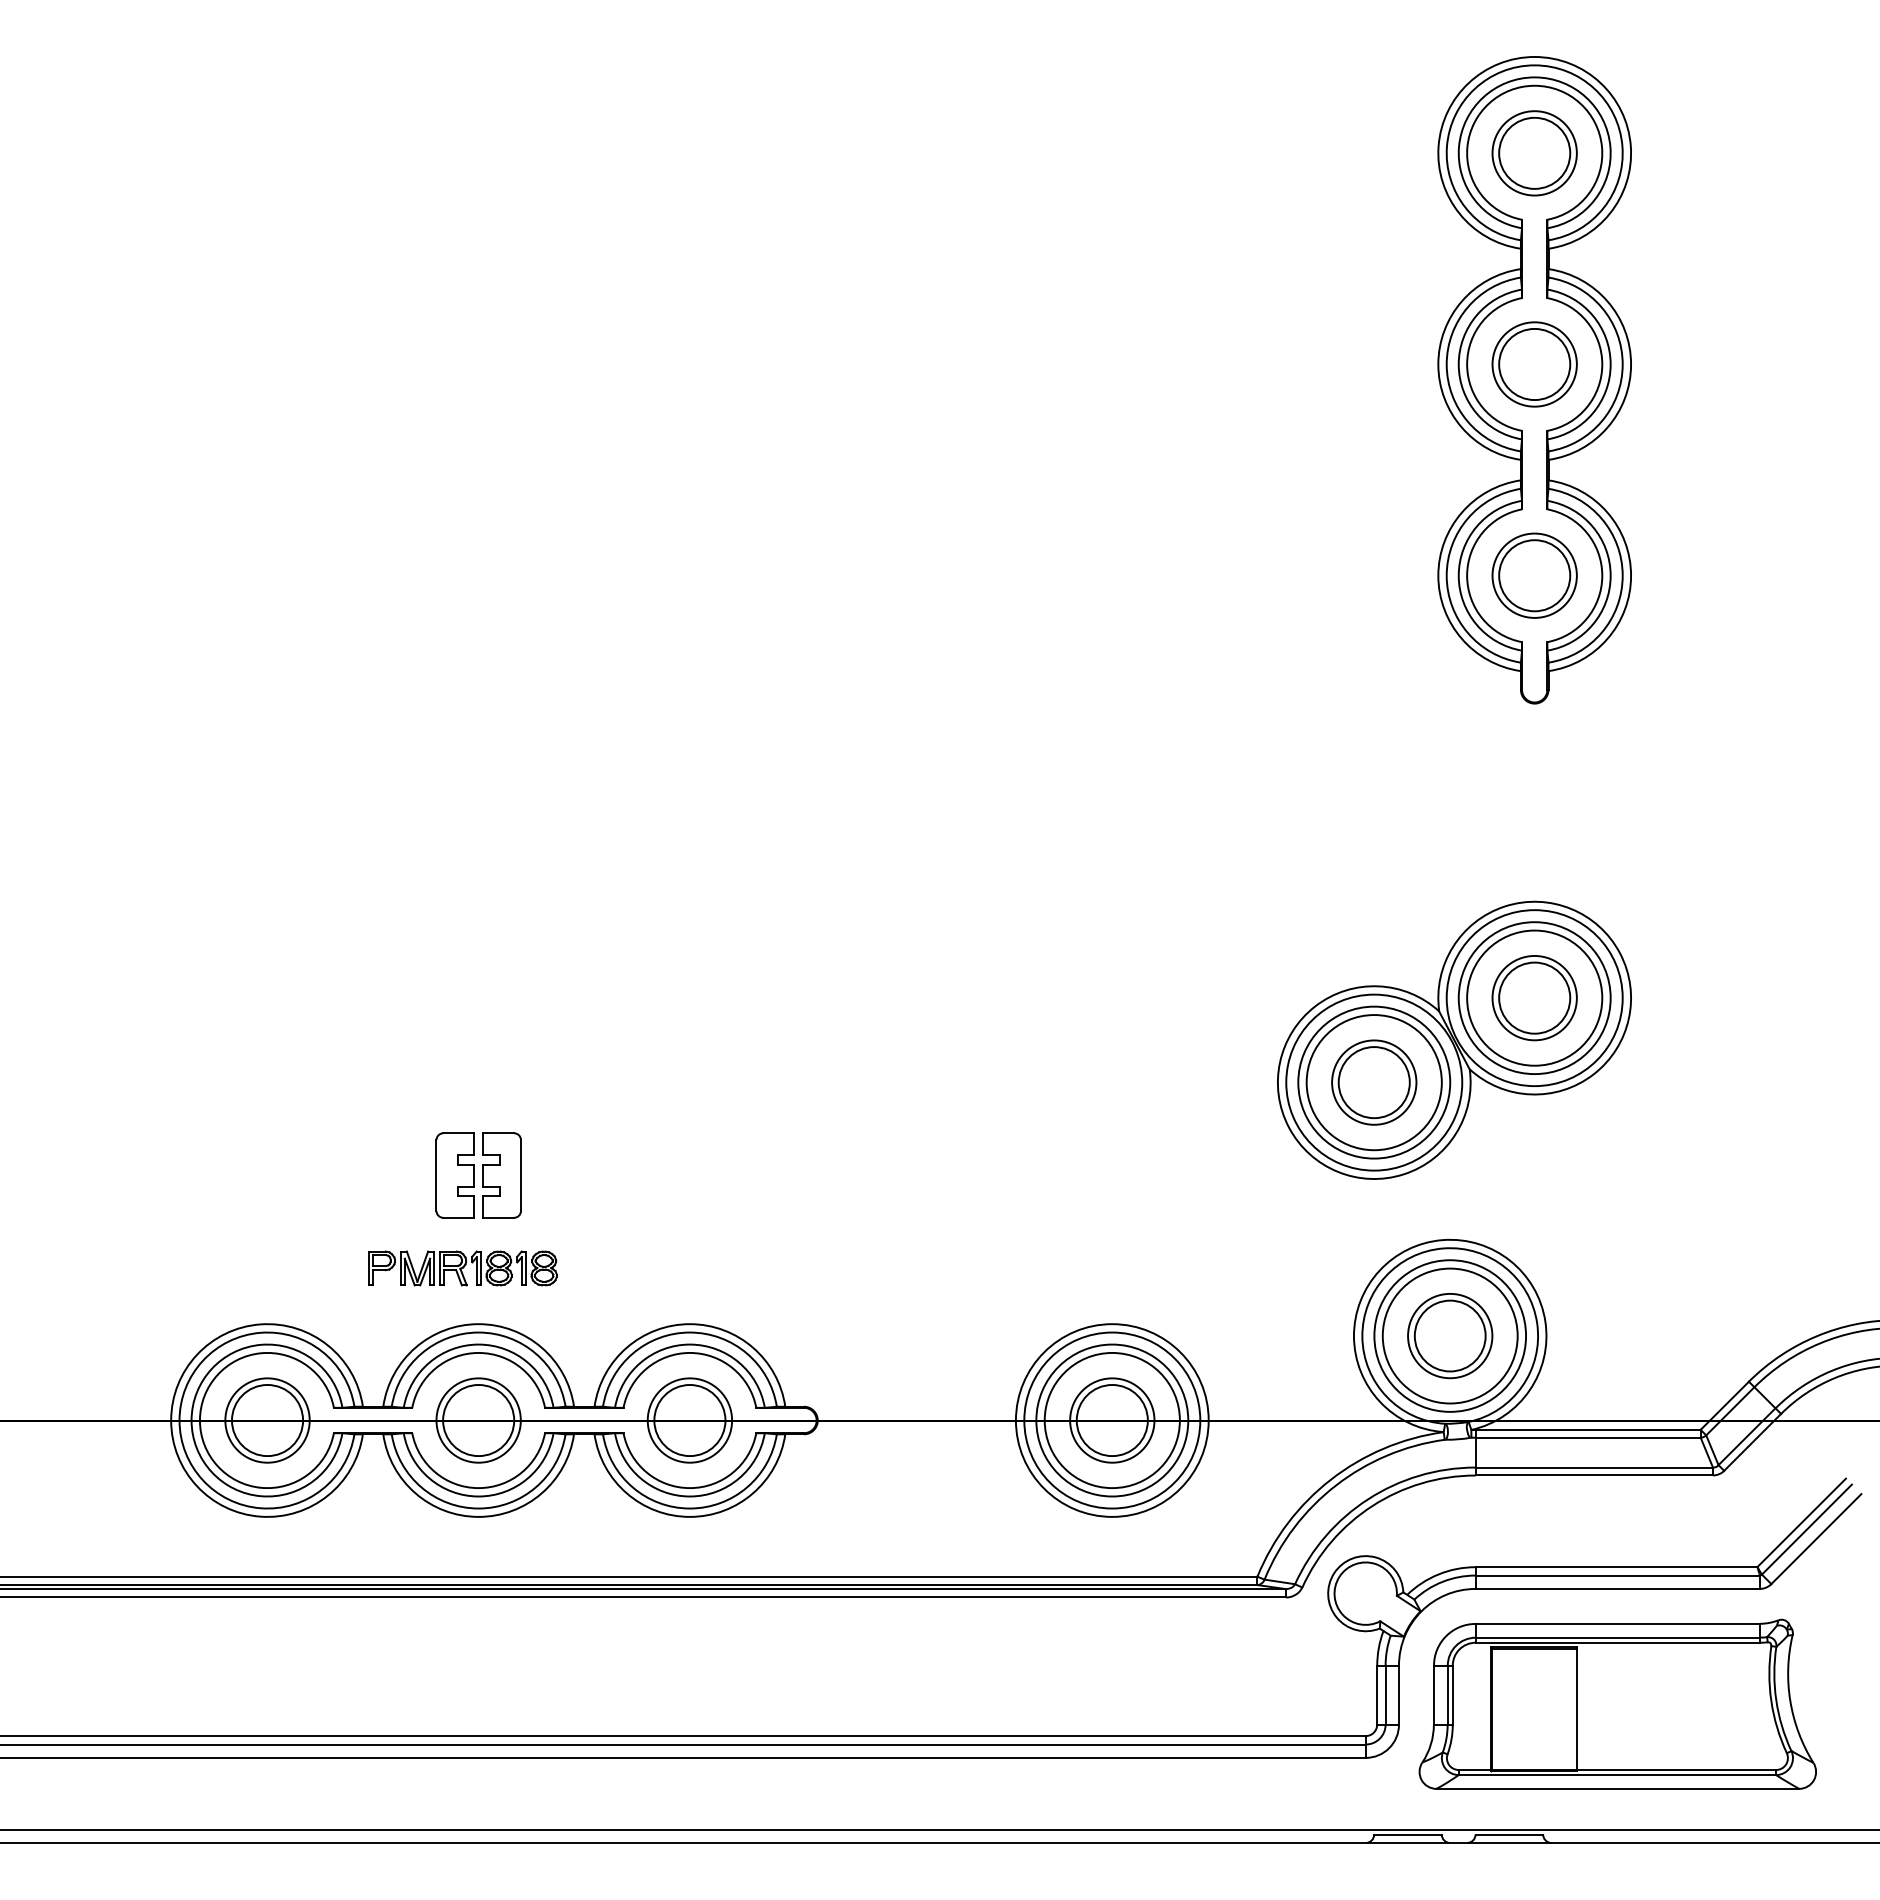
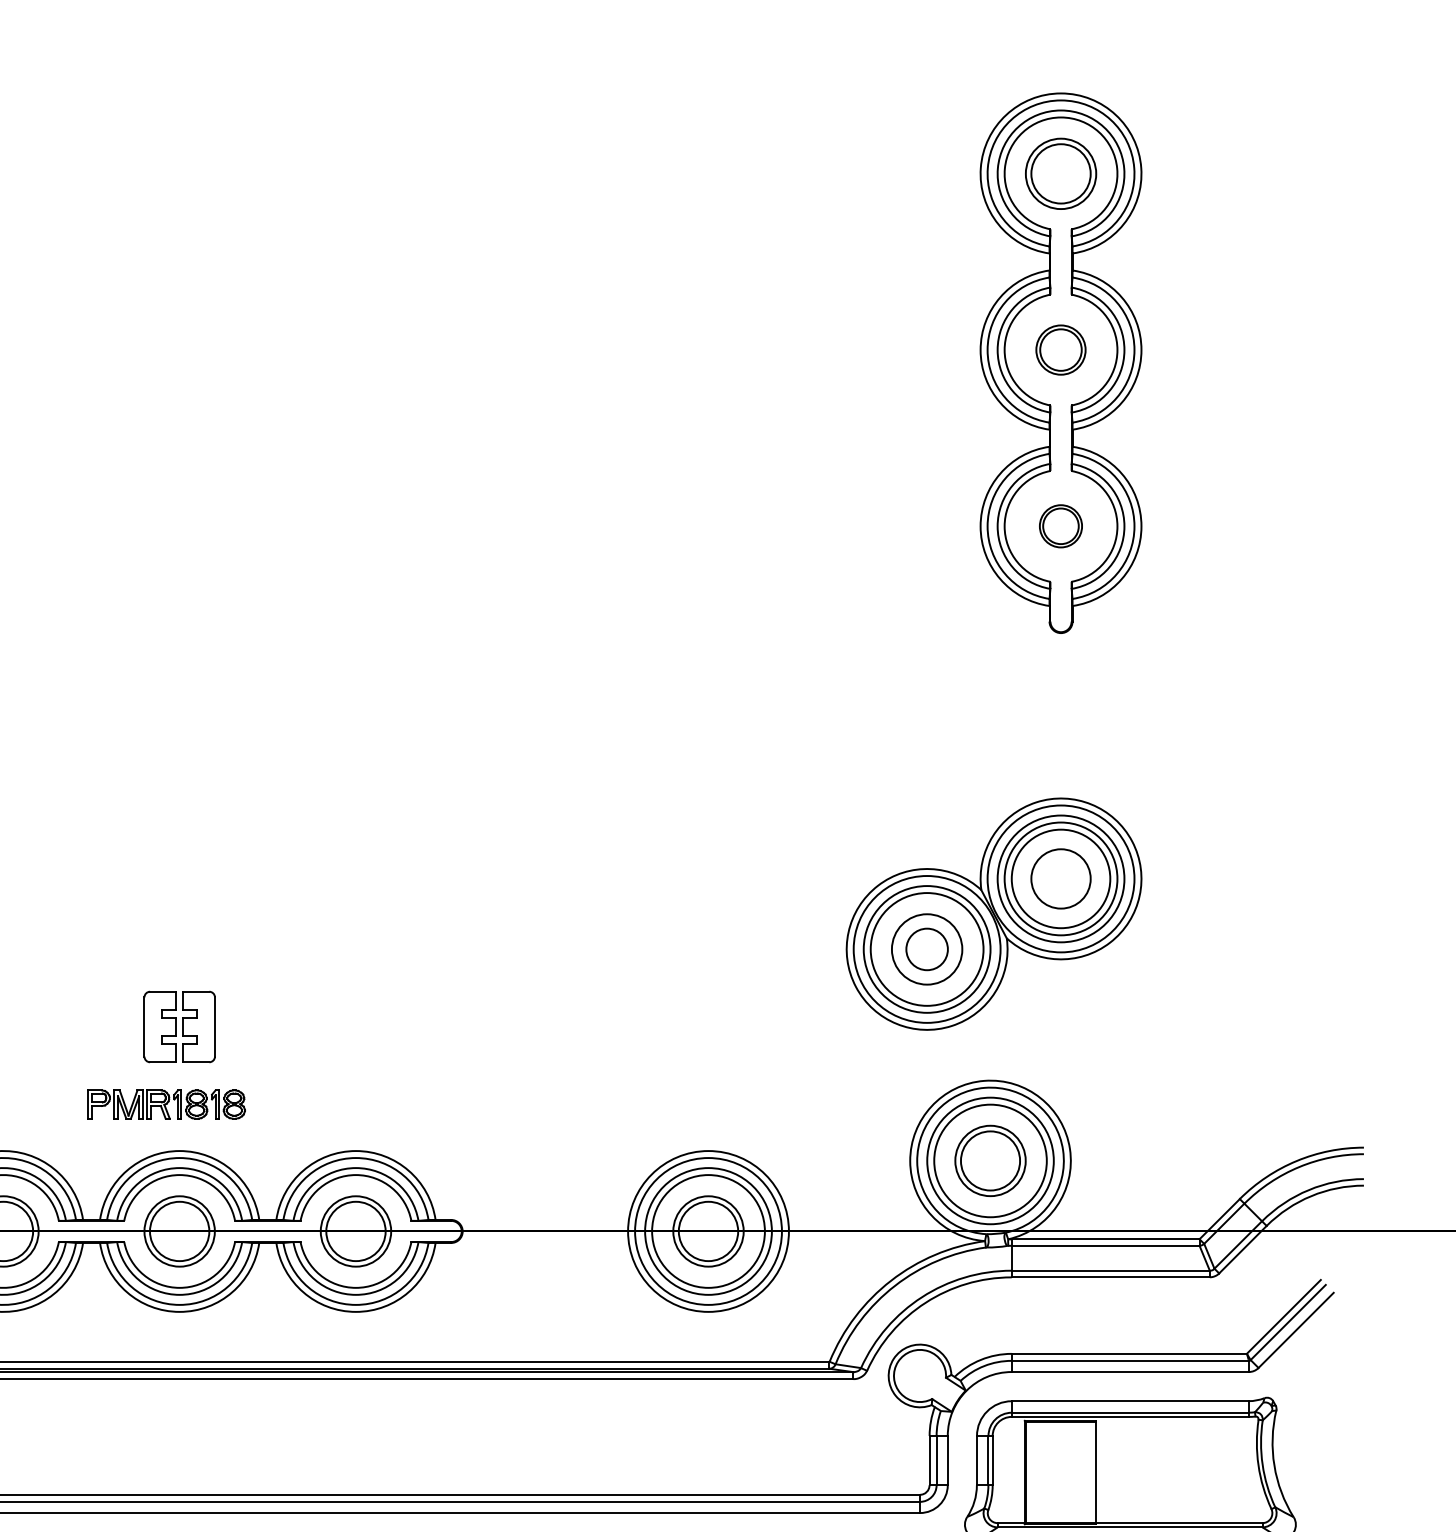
part: (1534, 364) -> (1060, 350), size x0.7
part: (1534, 575) -> (1060, 526), size x0.6
circle: (1534, 997) -> (1060, 878), size x1.4
circle: (1373, 1082) -> (926, 949), size x0.7

